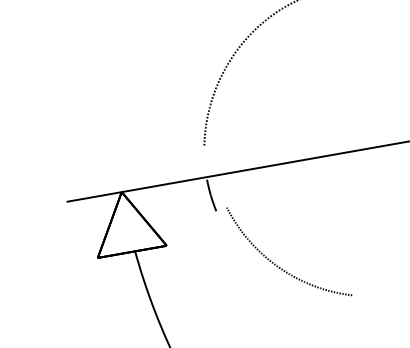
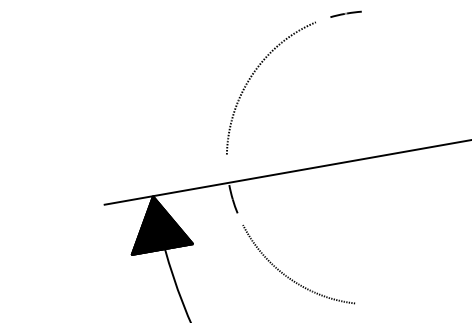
fill: (132, 224) -> (162, 225), added
curve: (277, 265) -> (288, 276), moved

